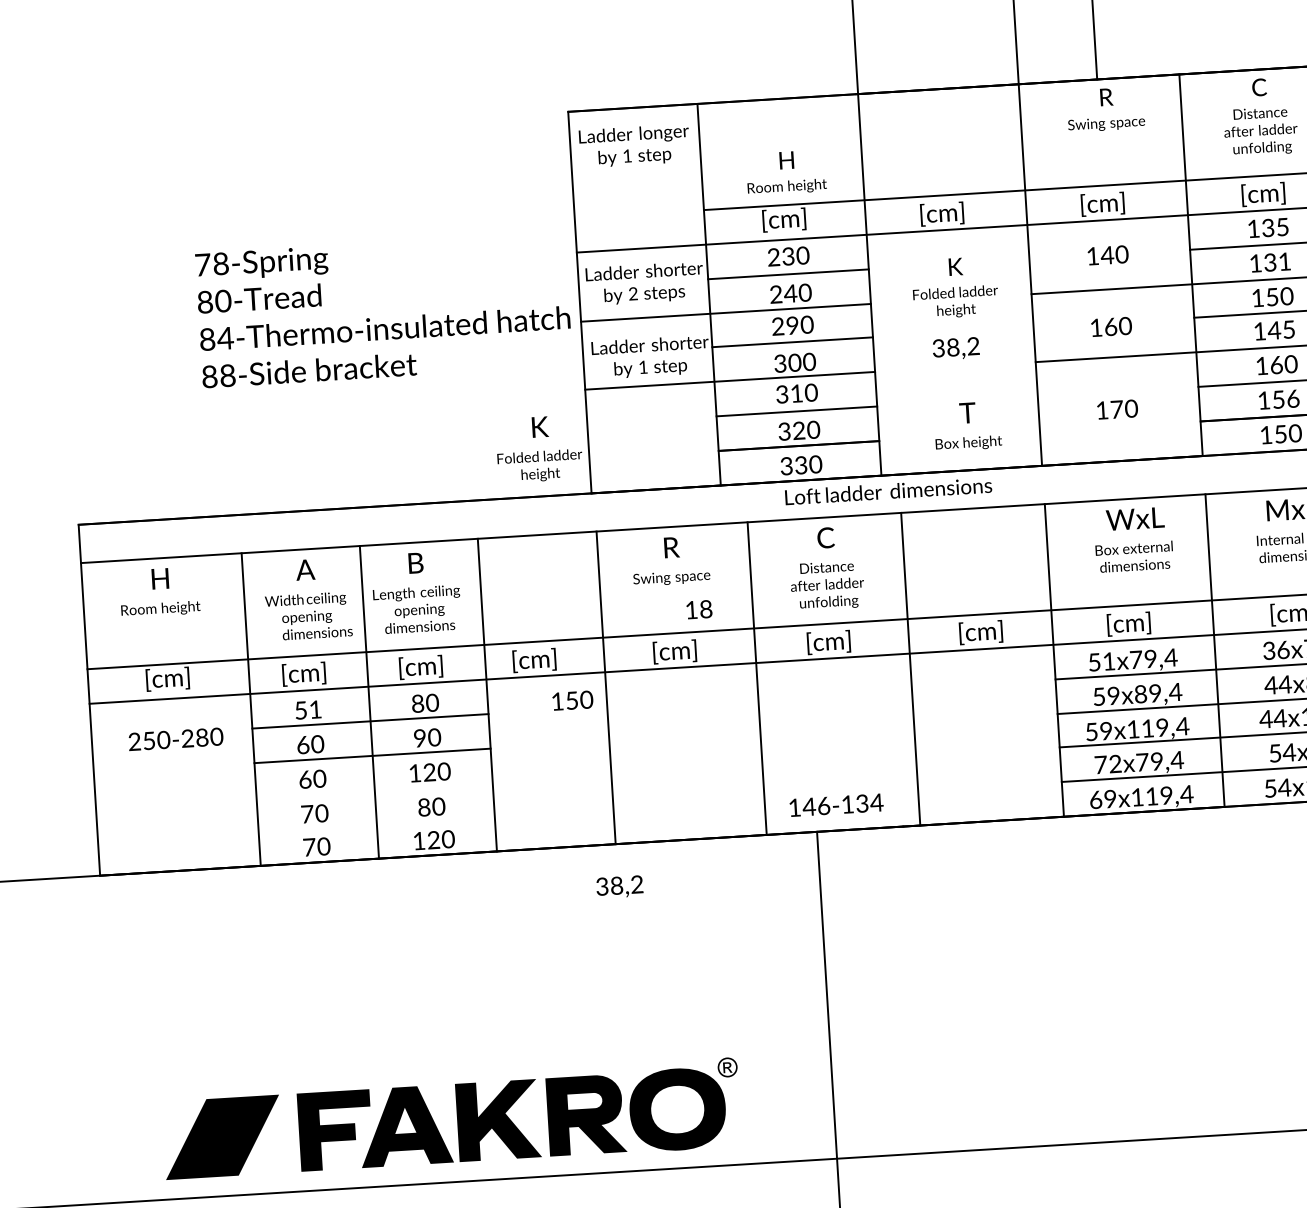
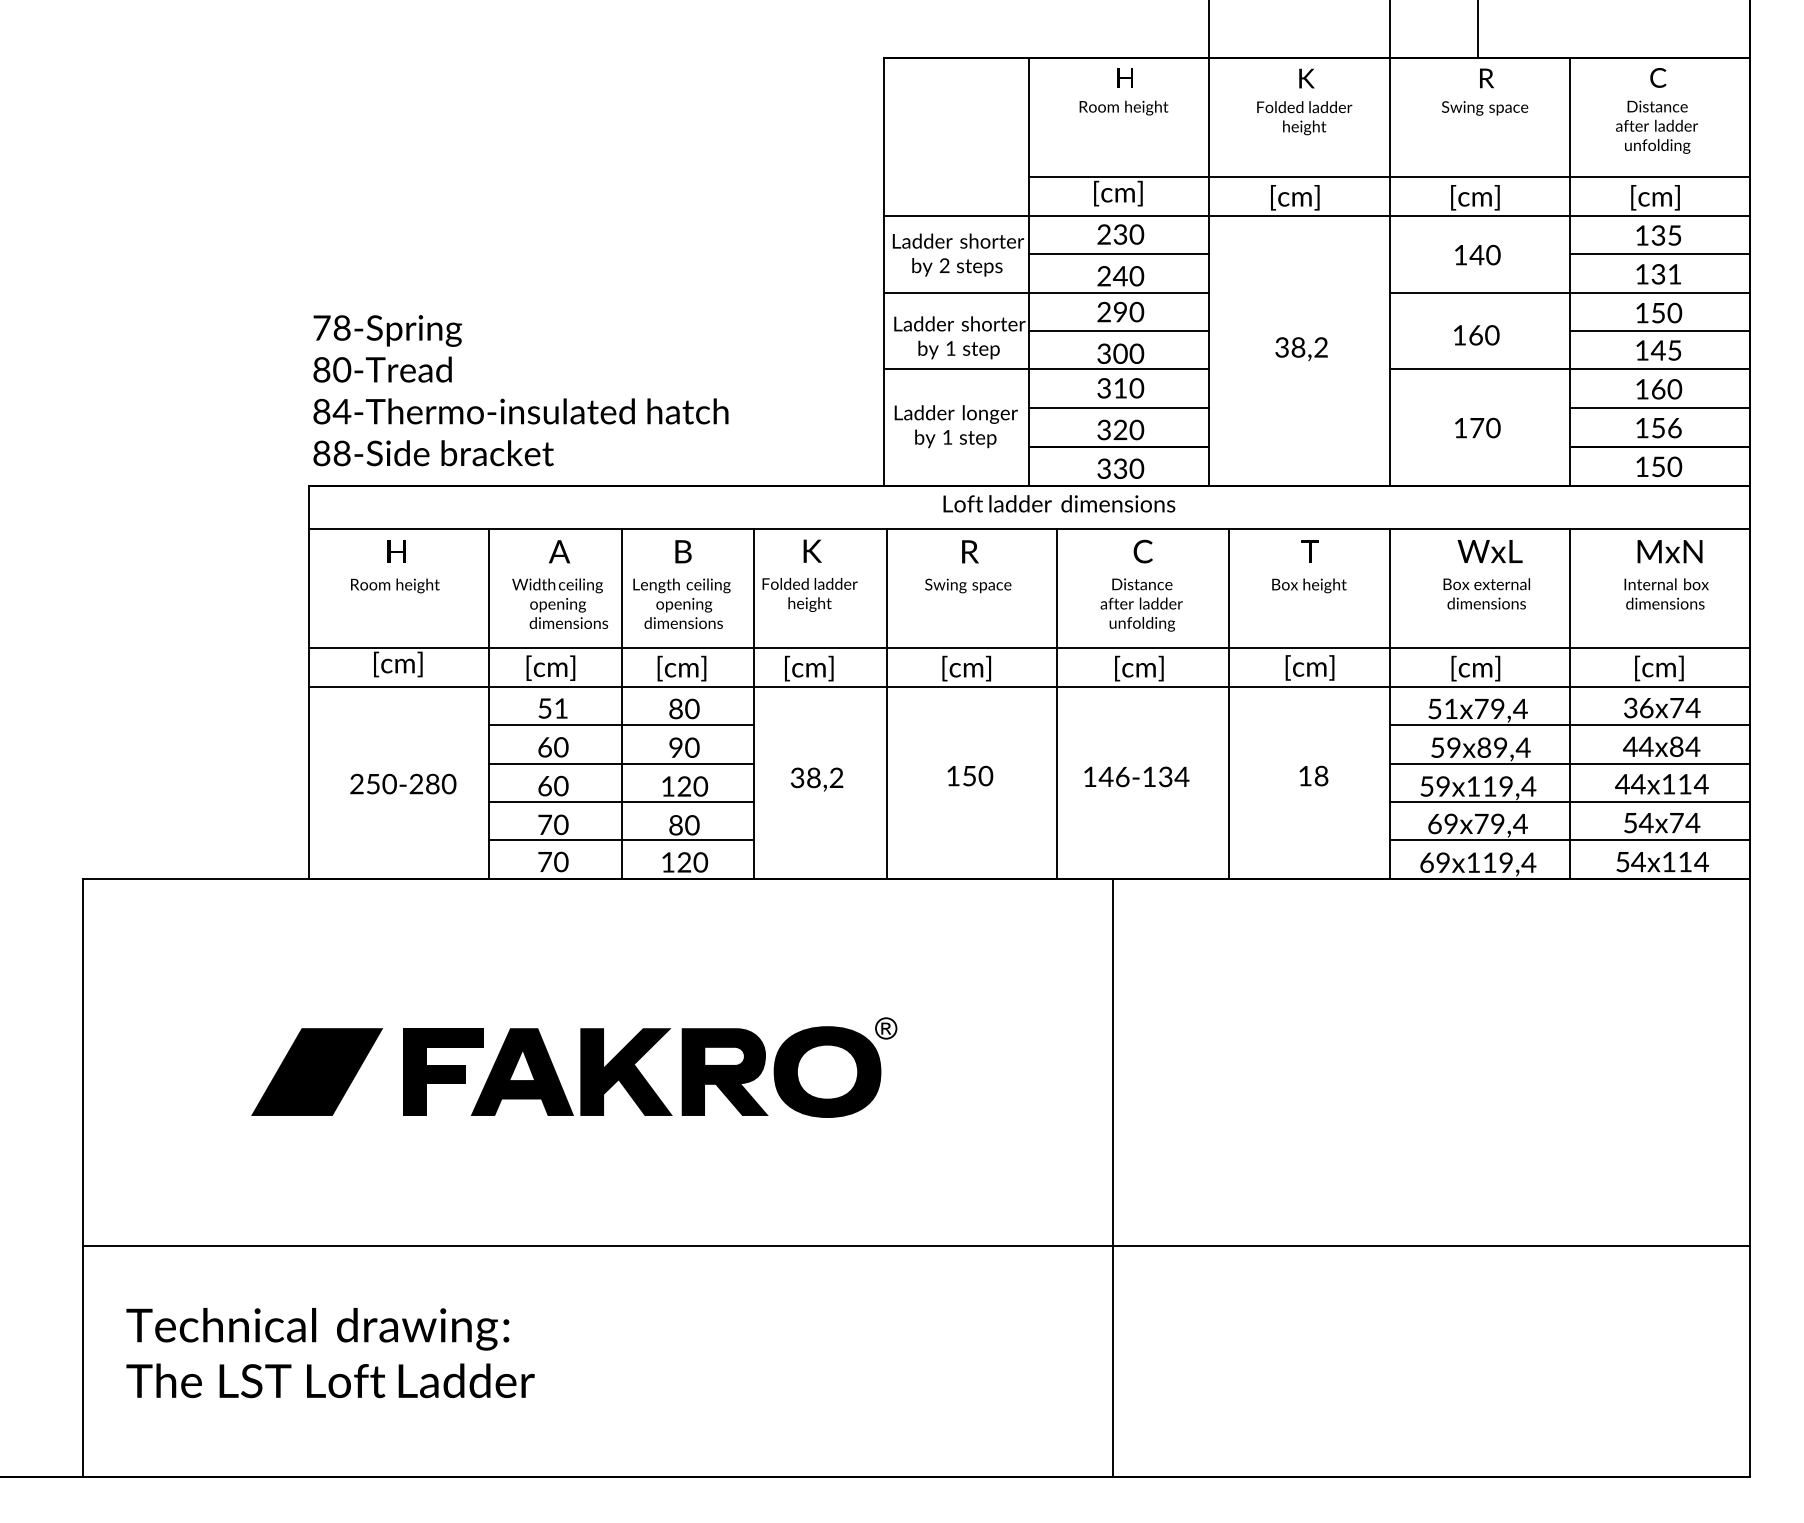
text: (633, 145) -> (955, 426), moved
text: (785, 172) -> (1123, 91), moved
text: (954, 287) -> (1304, 101), moved
text: (383, 309) -> (520, 390), moved
text: (967, 426) -> (1309, 566), moved
text: (538, 448) -> (809, 575), moved
text: (888, 491) -> (1059, 503), moved
text: (698, 609) -> (1313, 775), moved
text: (572, 700) -> (970, 775), moved
text: (176, 738) -> (403, 783), moved
text: (1107, 764) -> (1442, 823), 72x79,4 -> 69x79,4
line: (374, 789) -> (621, 801), added
text: (836, 804) -> (1136, 776), moved
line: (376, 824) -> (621, 840), added
text: (619, 887) -> (816, 779), moved
part: (451, 1119) -> (574, 1067), moved

